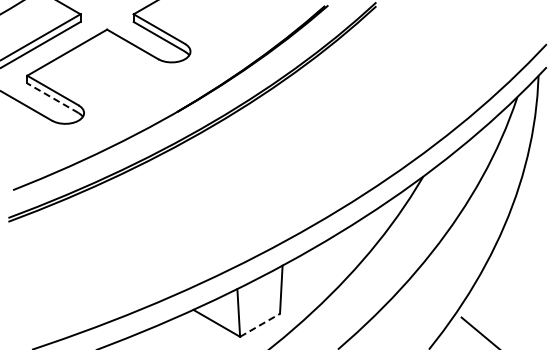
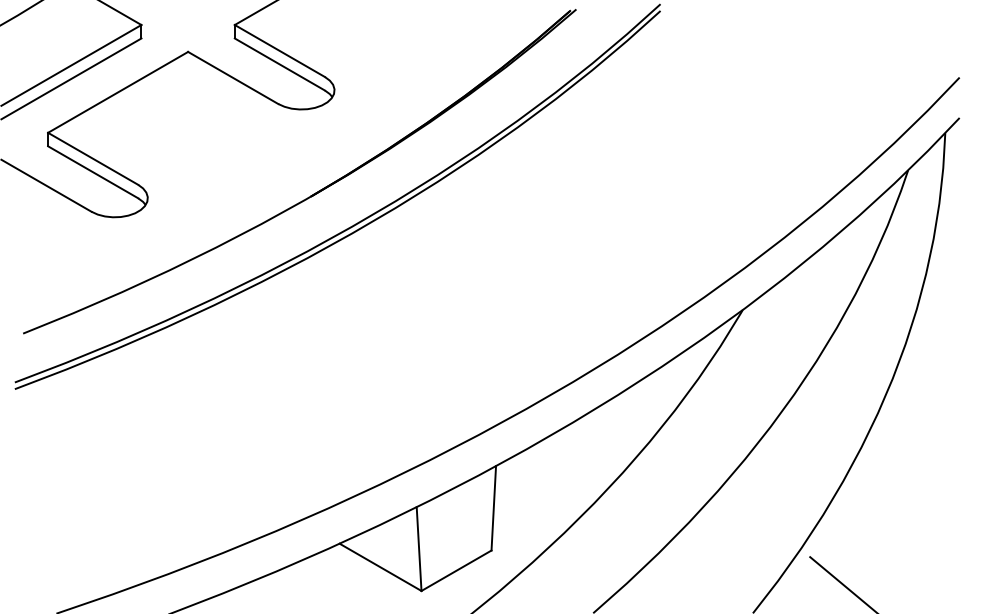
line: (52, 98) -> (92, 172), dashed -> solid
line: (260, 325) -> (457, 571), dashed -> solid

